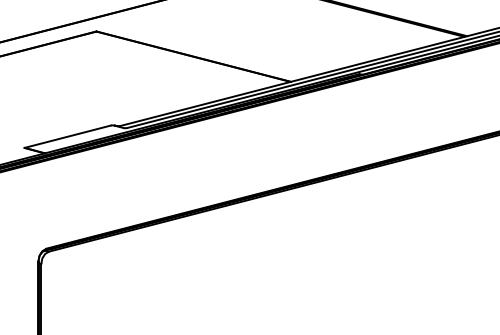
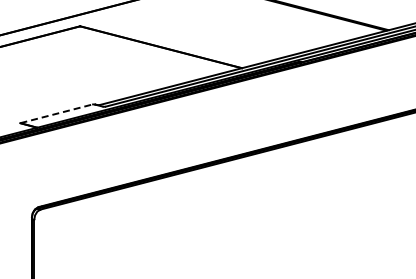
line: (68, 136) -> (56, 113), solid -> dashed

